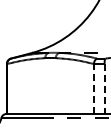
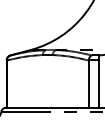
line: (93, 88) -> (88, 83), dashed -> solid
line: (104, 88) -> (98, 83), dashed -> solid

